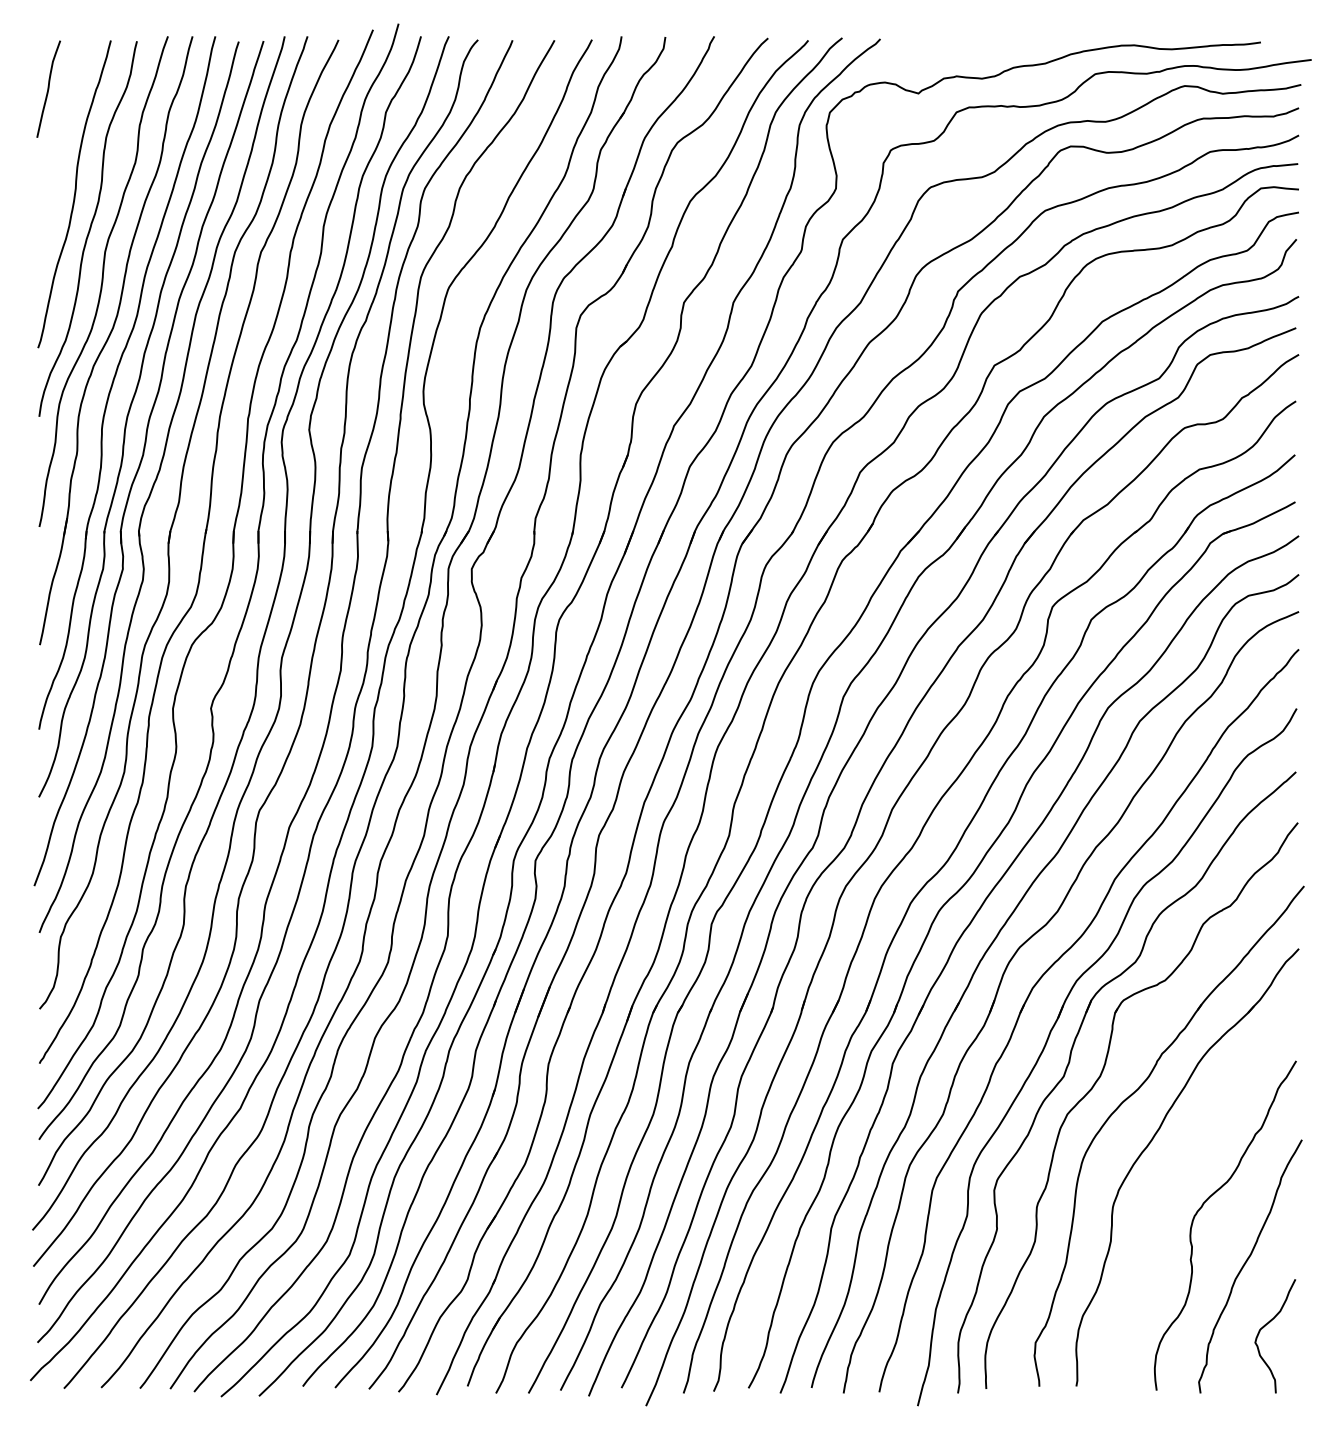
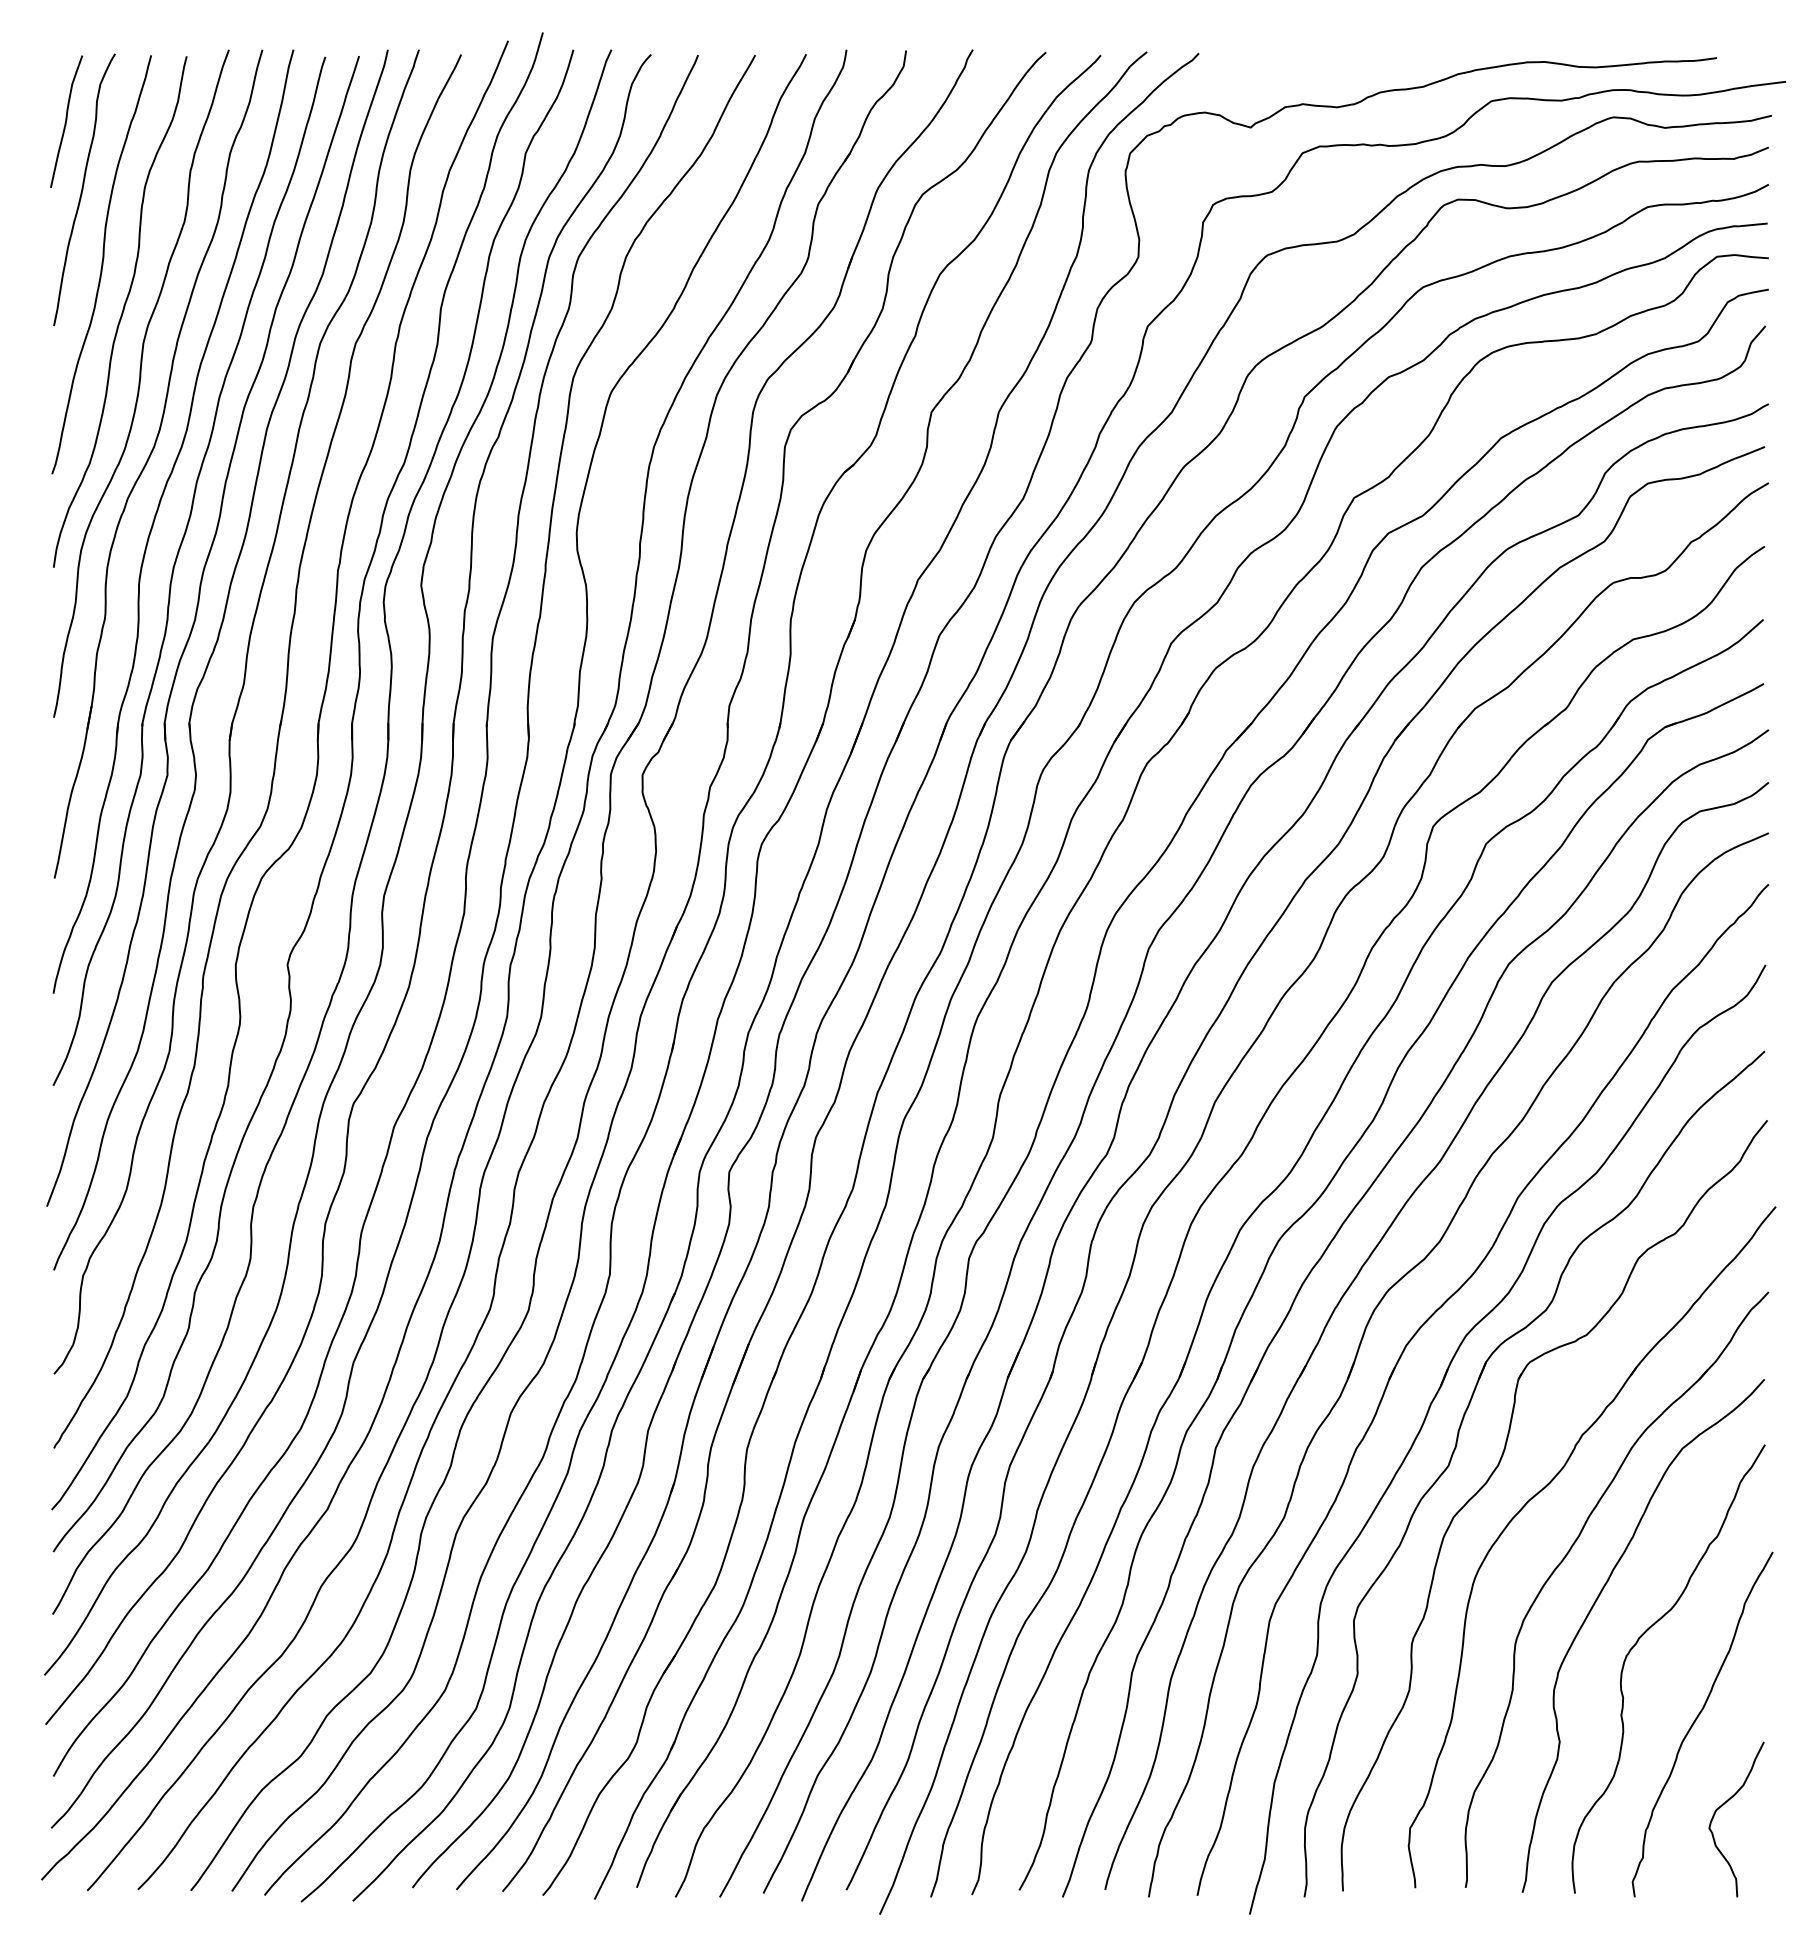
curve: (61, 139) -> (83, 189), added
curve: (1169, 1182) -> (1592, 1609), added

